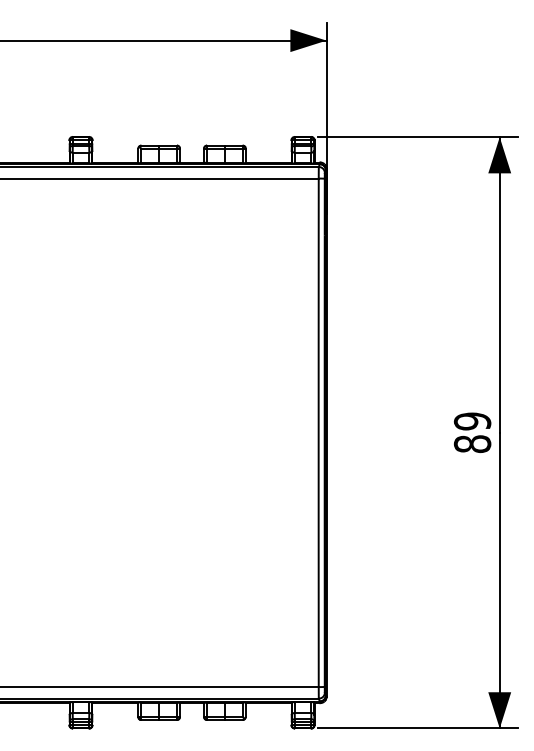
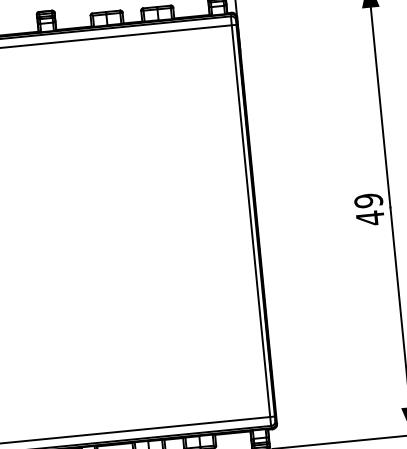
text: (472, 443) -> (370, 217), 89 -> 49

